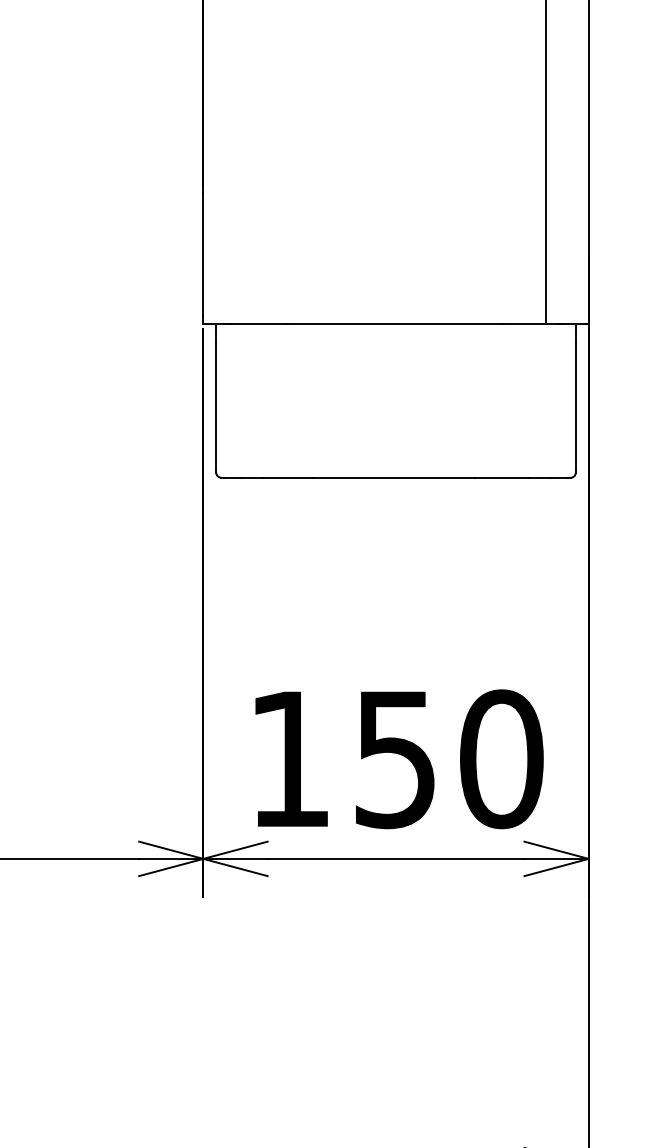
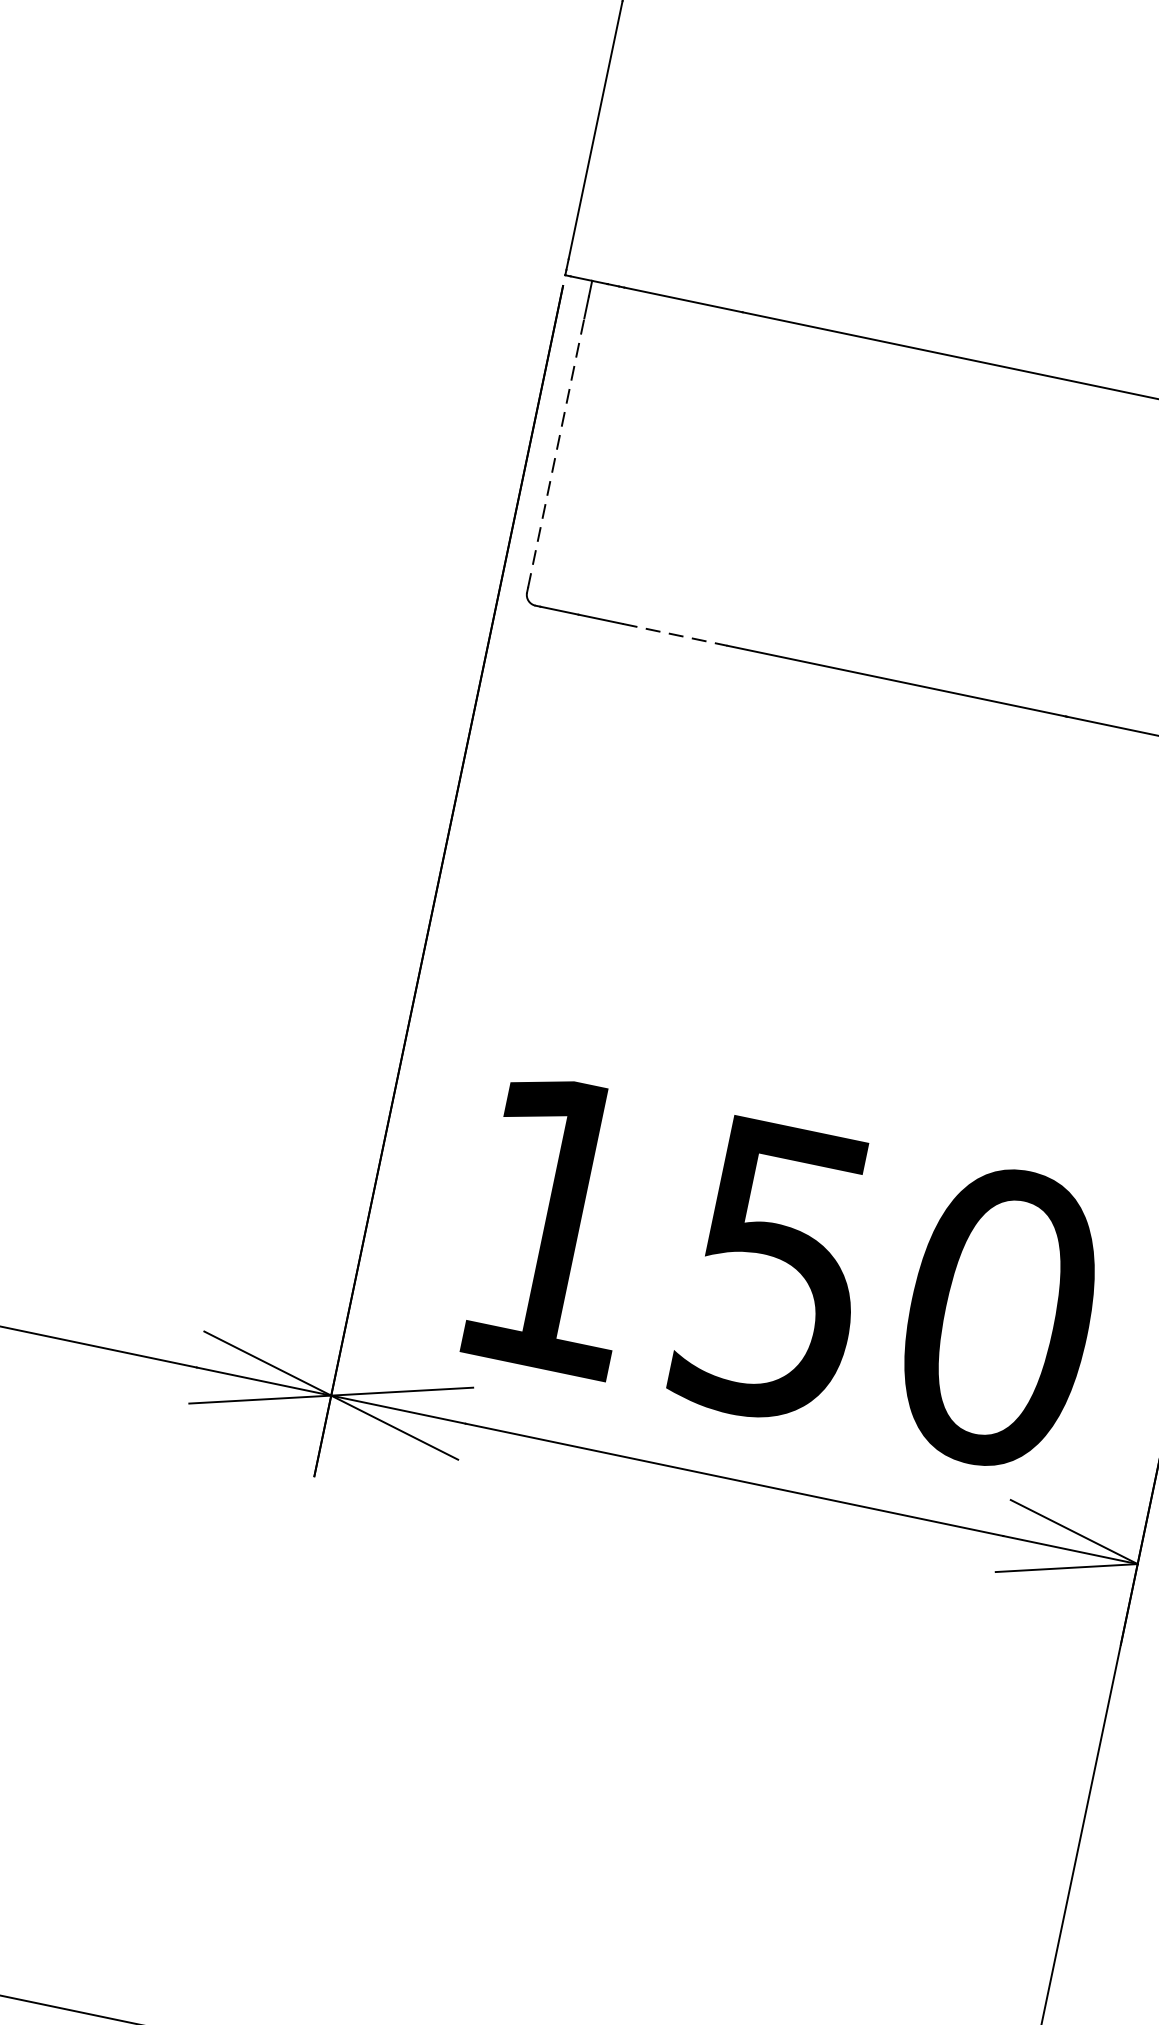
line: (216, 405) -> (556, 452), solid -> dashed
line: (288, 477) -> (676, 634), solid -> dashed

